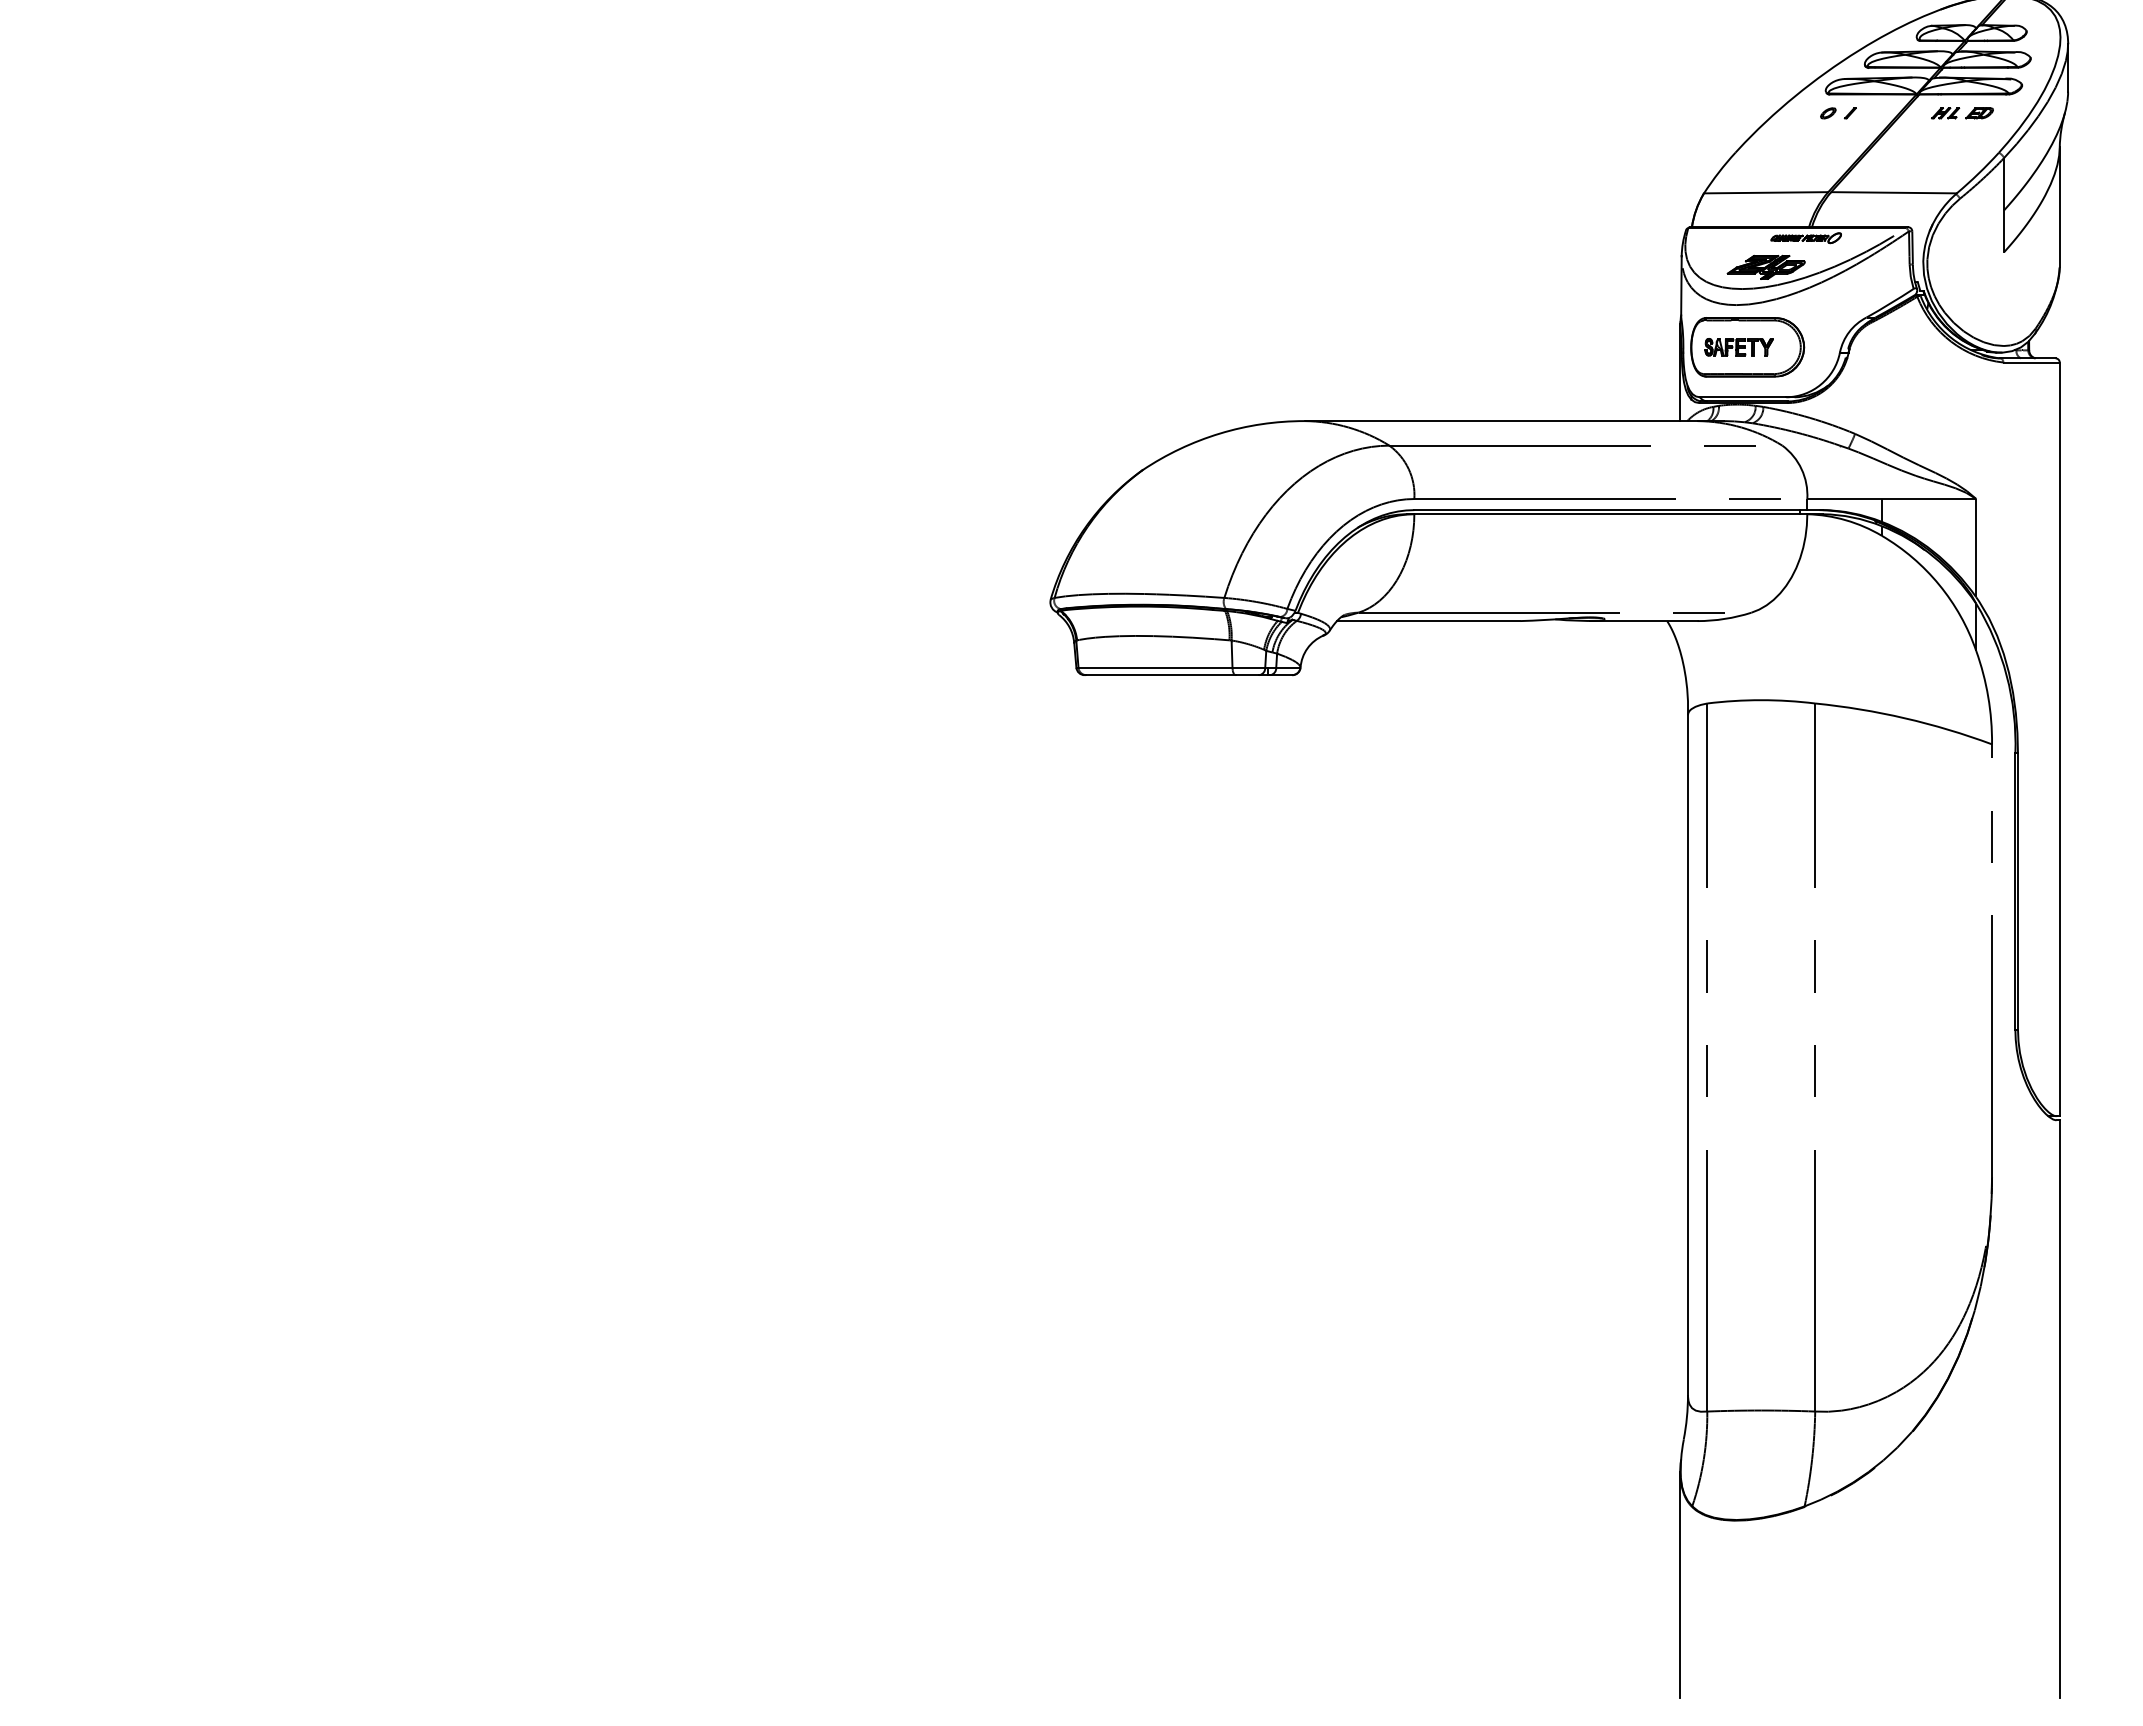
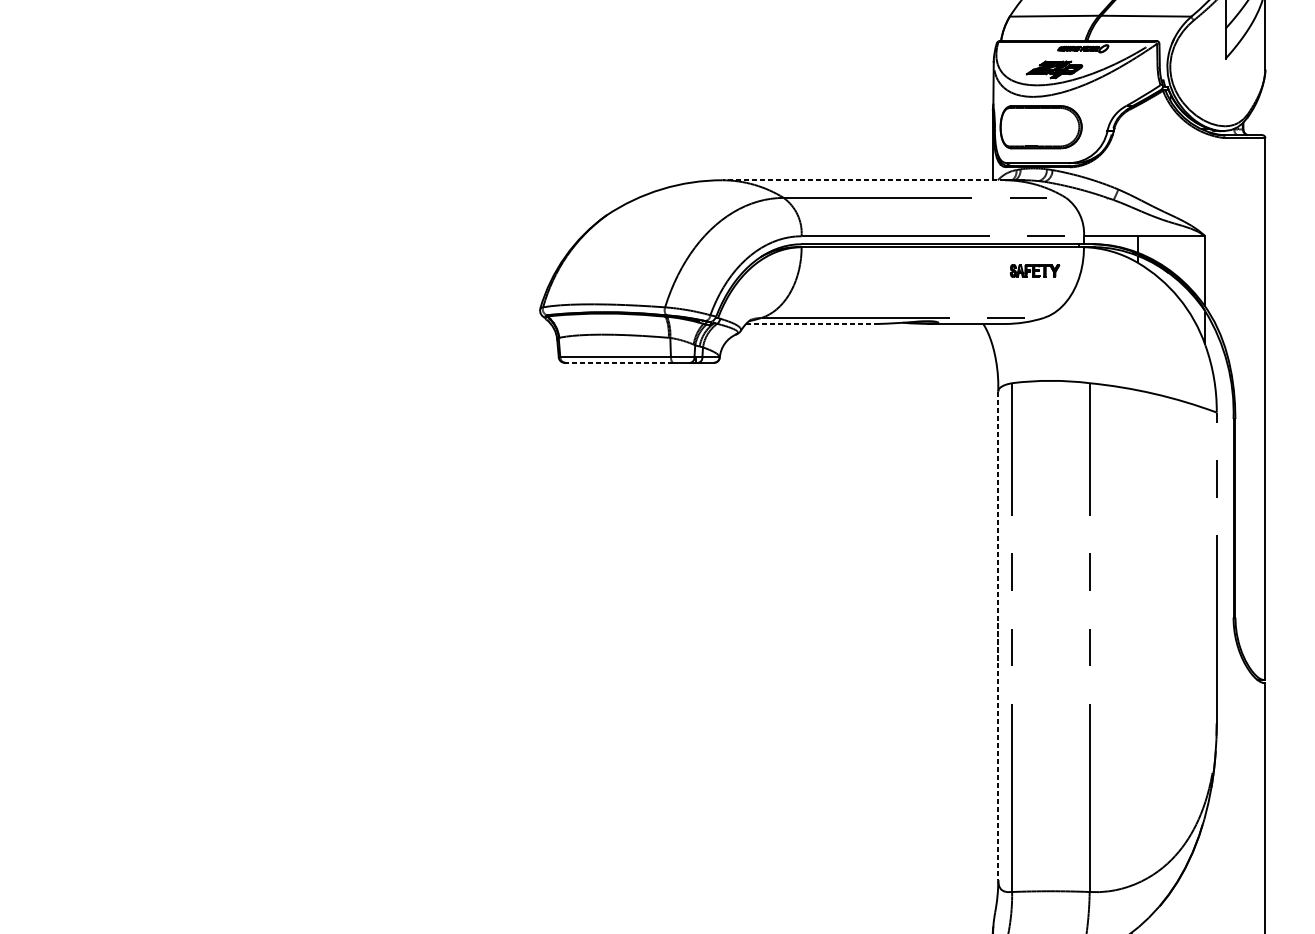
part: (1738, 347) -> (1034, 271), moved
line: (1501, 421) -> (864, 180), solid -> dashed
line: (1428, 621) -> (811, 324), solid -> dashed
line: (1160, 675) -> (619, 363), solid -> dashed
line: (1687, 1055) -> (997, 636), solid -> dashed

